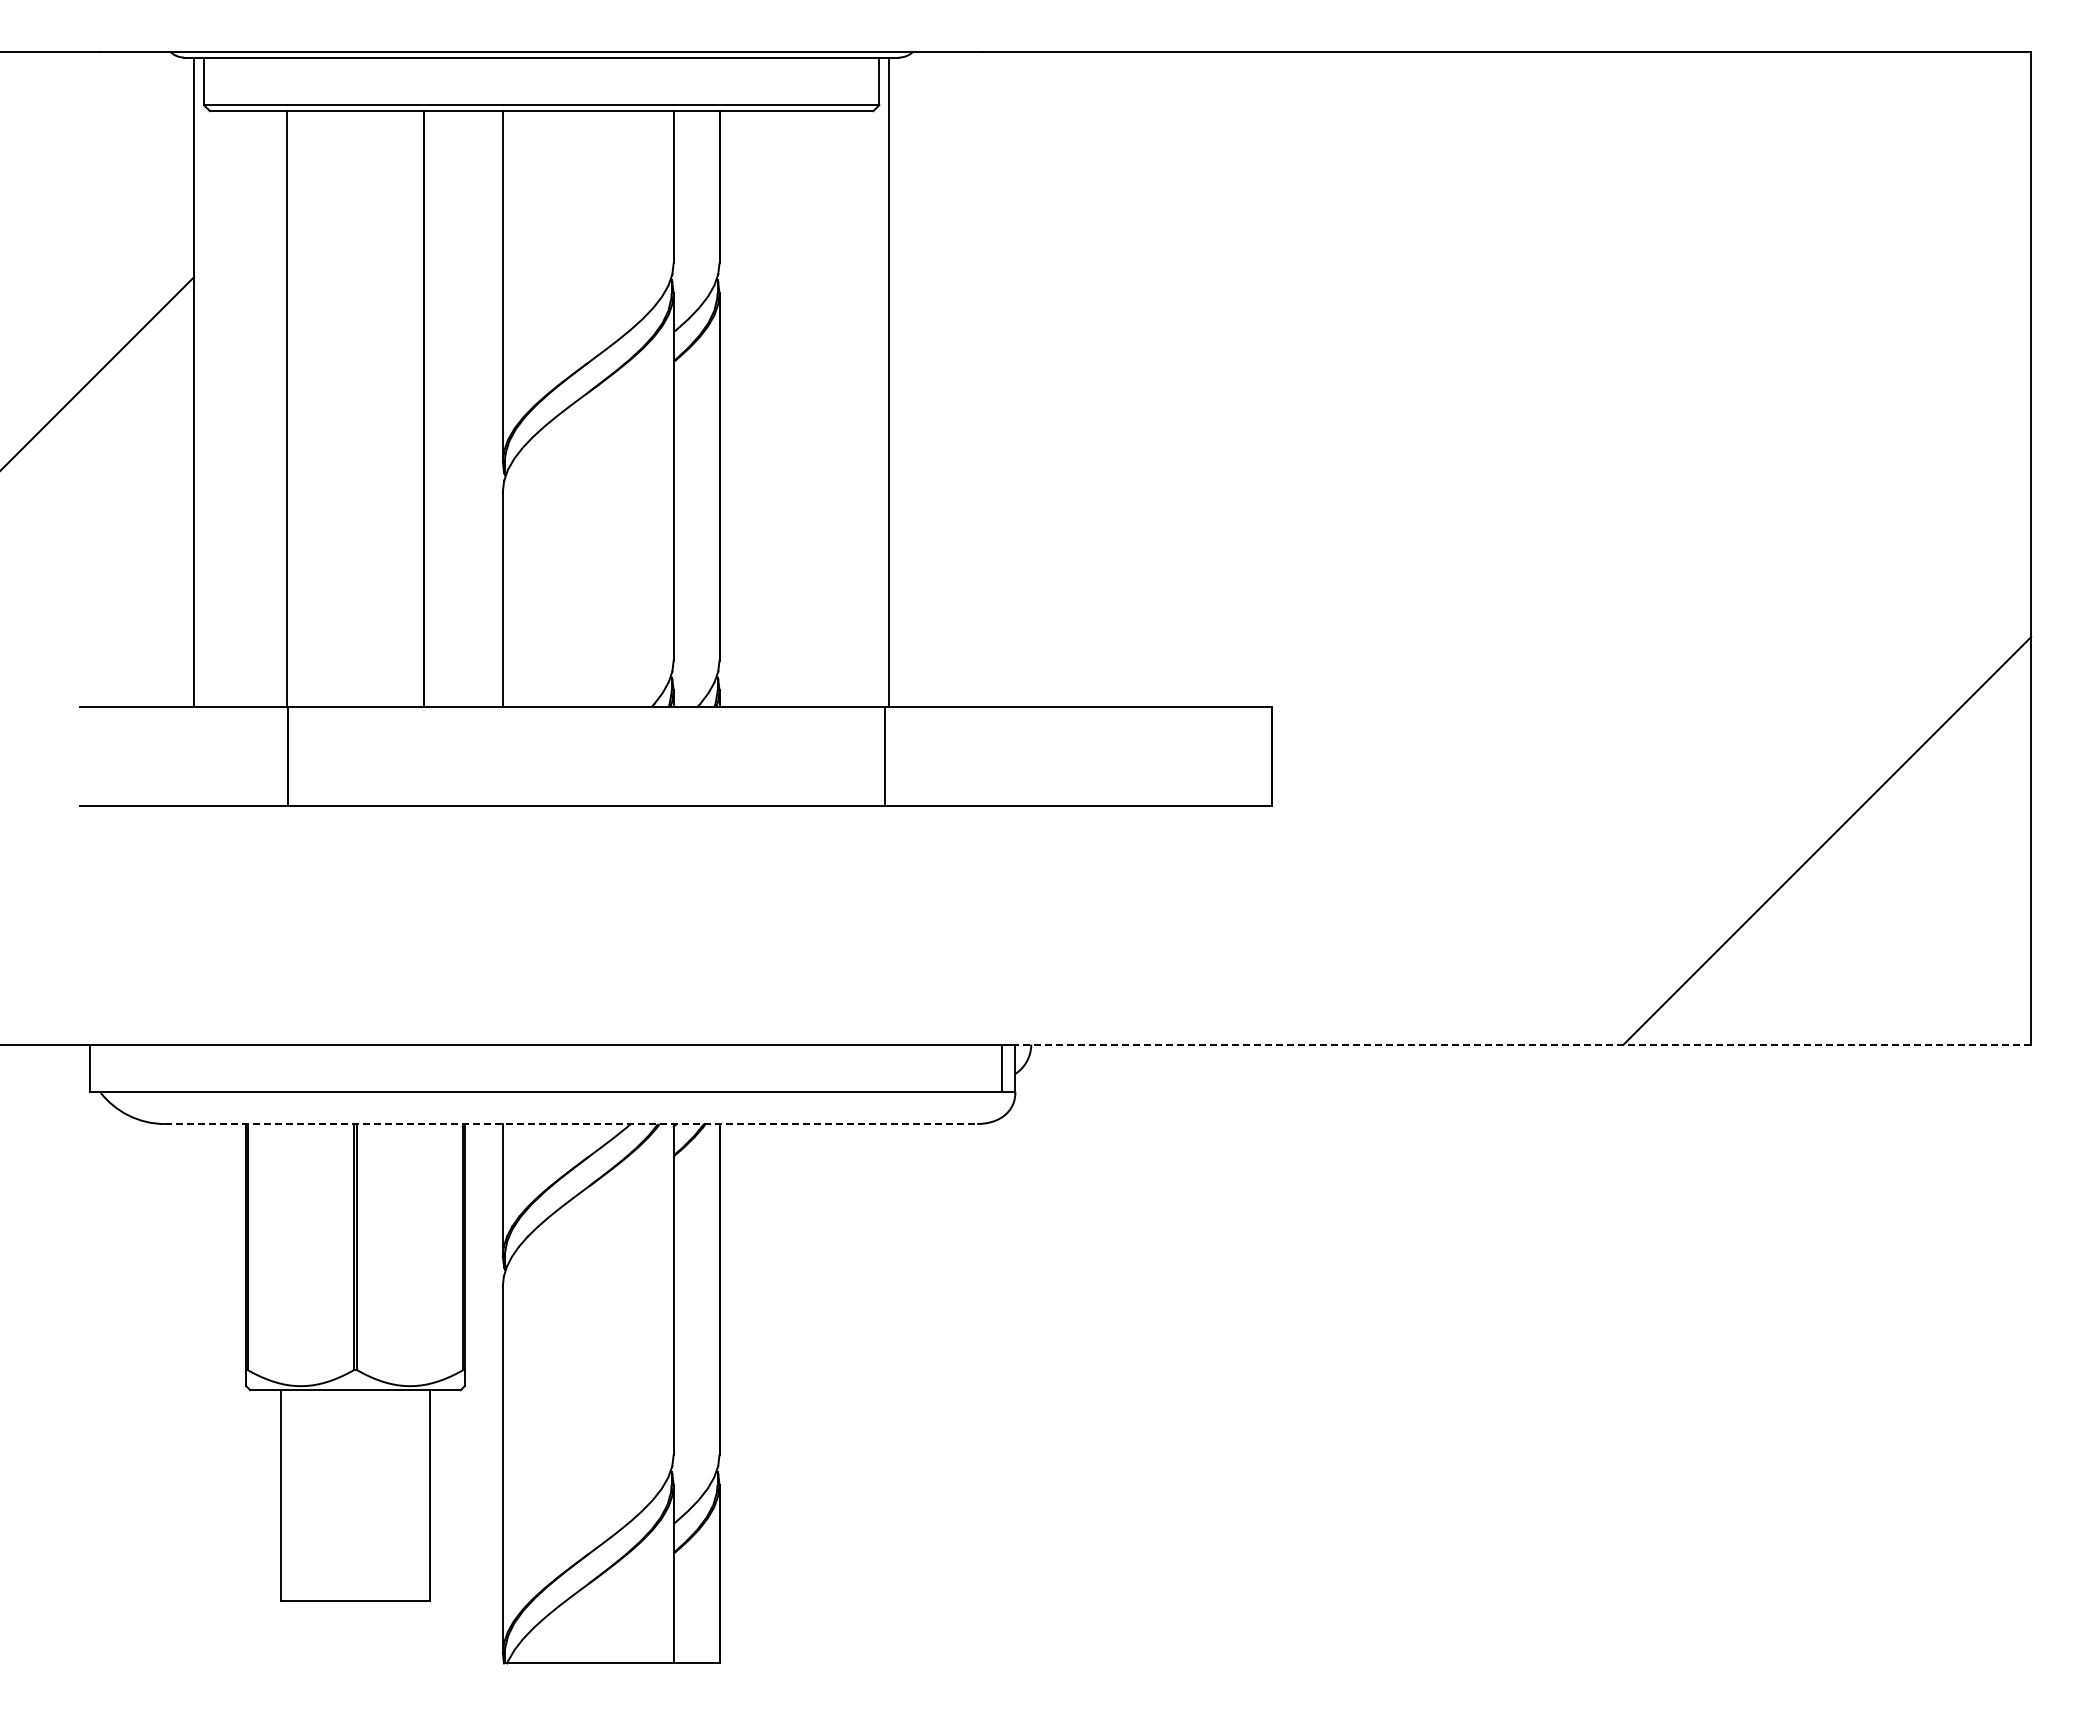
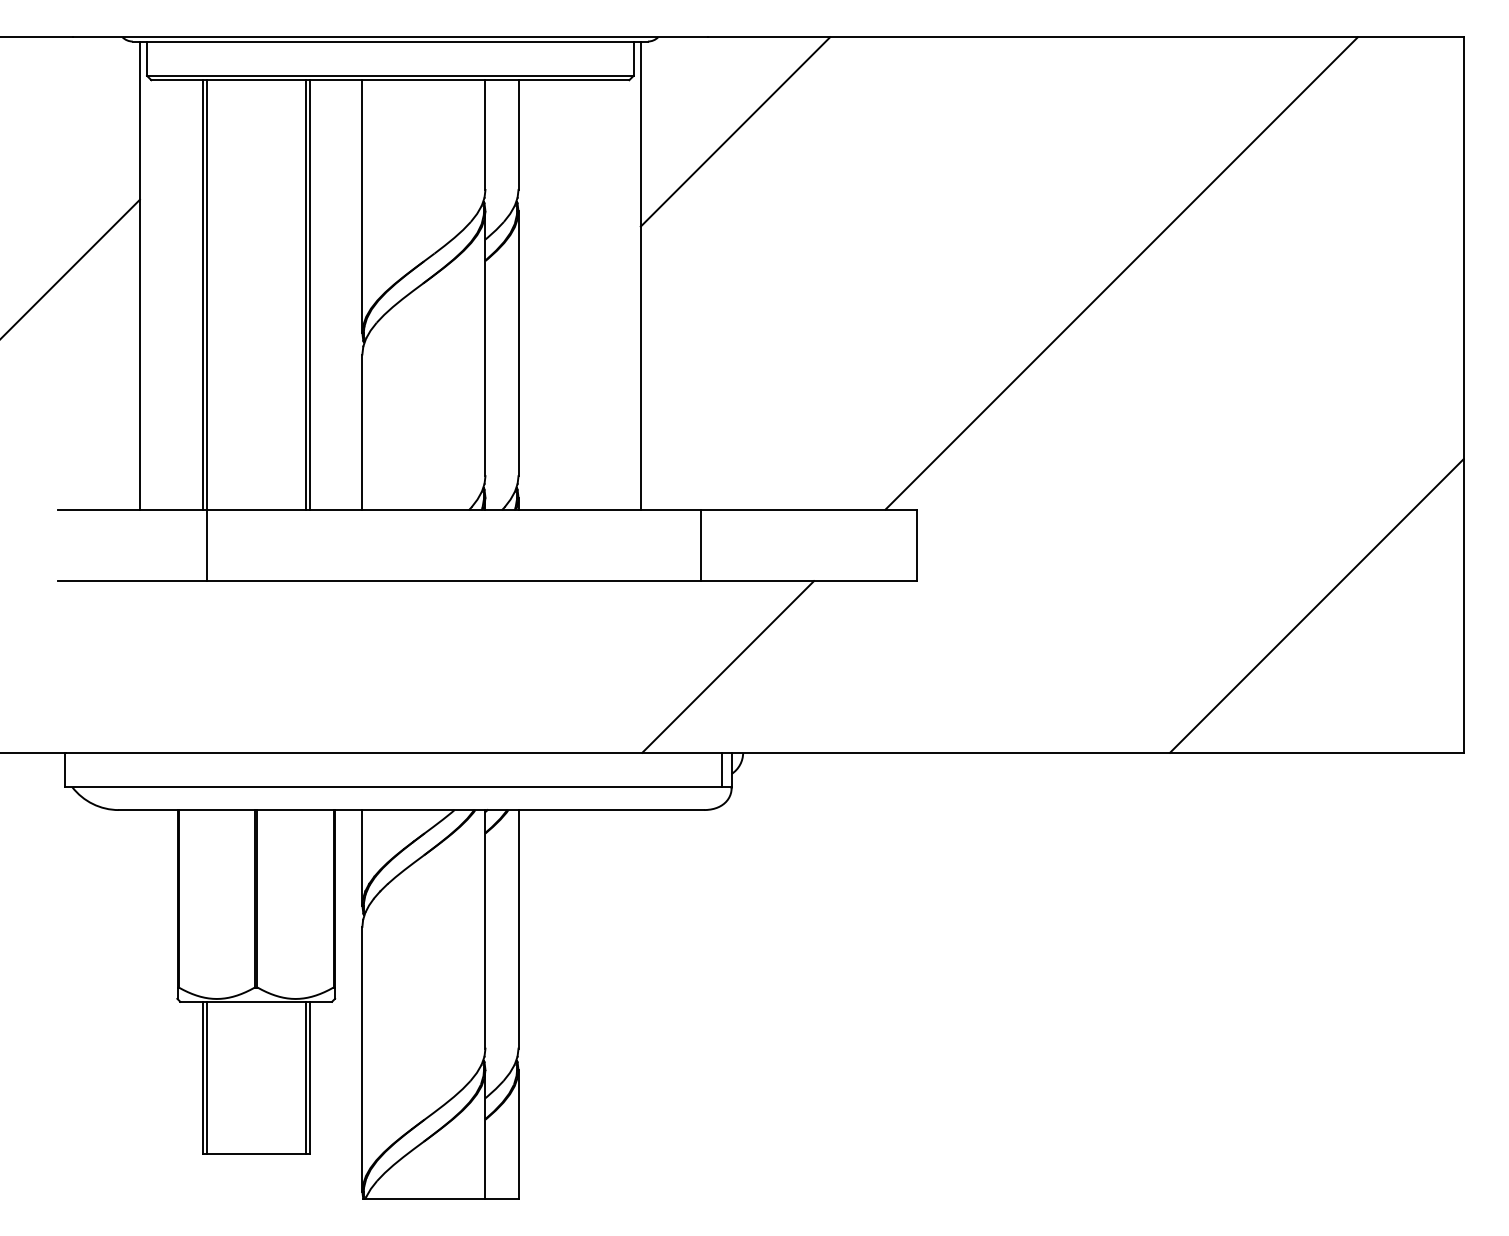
line: (1020, 182) -> (735, 131), added
line: (1556, 378) -> (1121, 272), added
line: (281, 408) -> (202, 294), added
line: (429, 408) -> (309, 294), added
line: (885, 756) -> (700, 545), moved
line: (1010, 925) -> (728, 667), added
line: (1523, 1044) -> (1097, 752), dashed -> solid
line: (571, 1124) -> (411, 810), dashed -> solid
line: (286, 1495) -> (206, 1077), added
line: (424, 1495) -> (305, 1077), added

